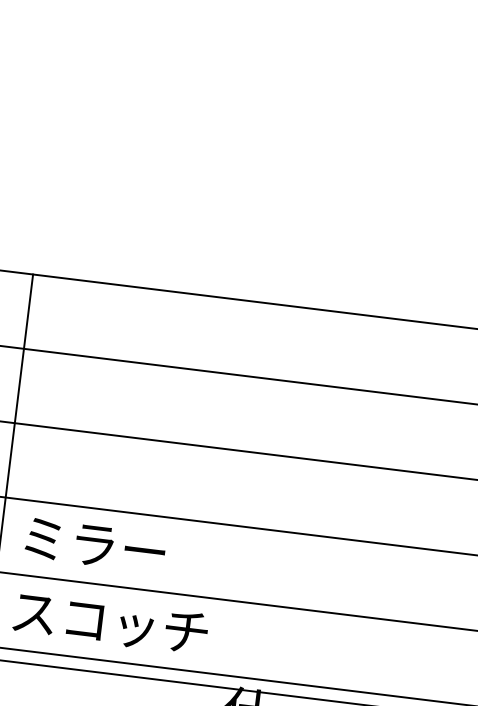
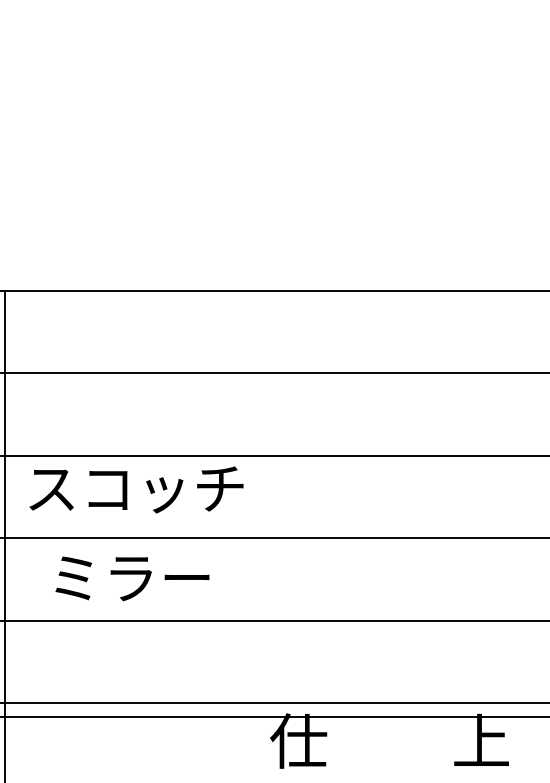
text: (95, 545) -> (132, 578), moved
text: (110, 623) -> (136, 489), moved

